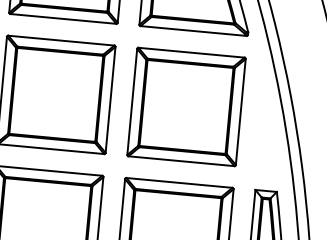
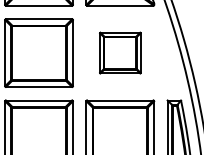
part: (186, 106) -> (120, 52), size x0.6

